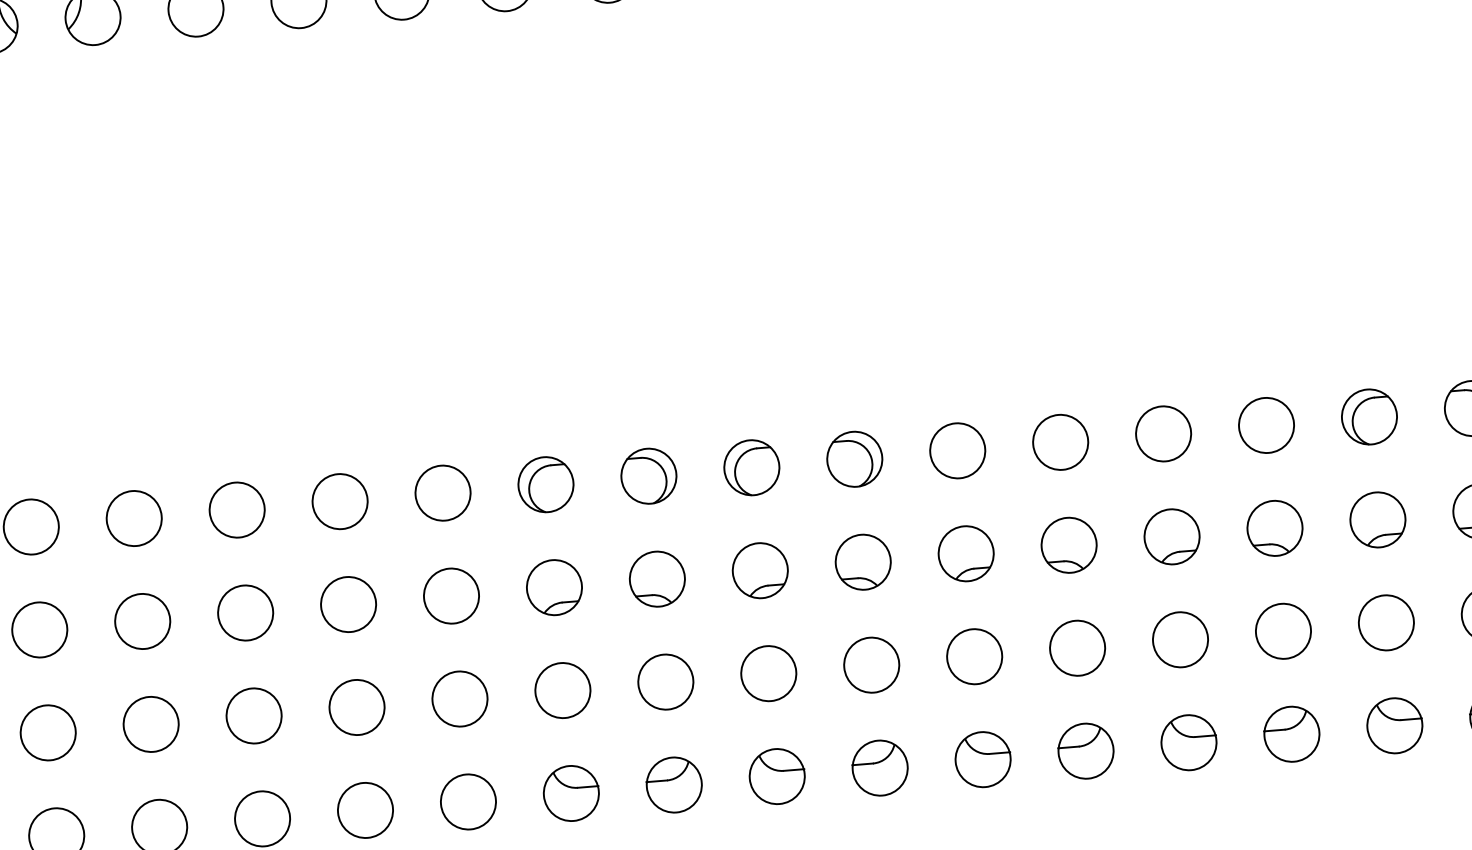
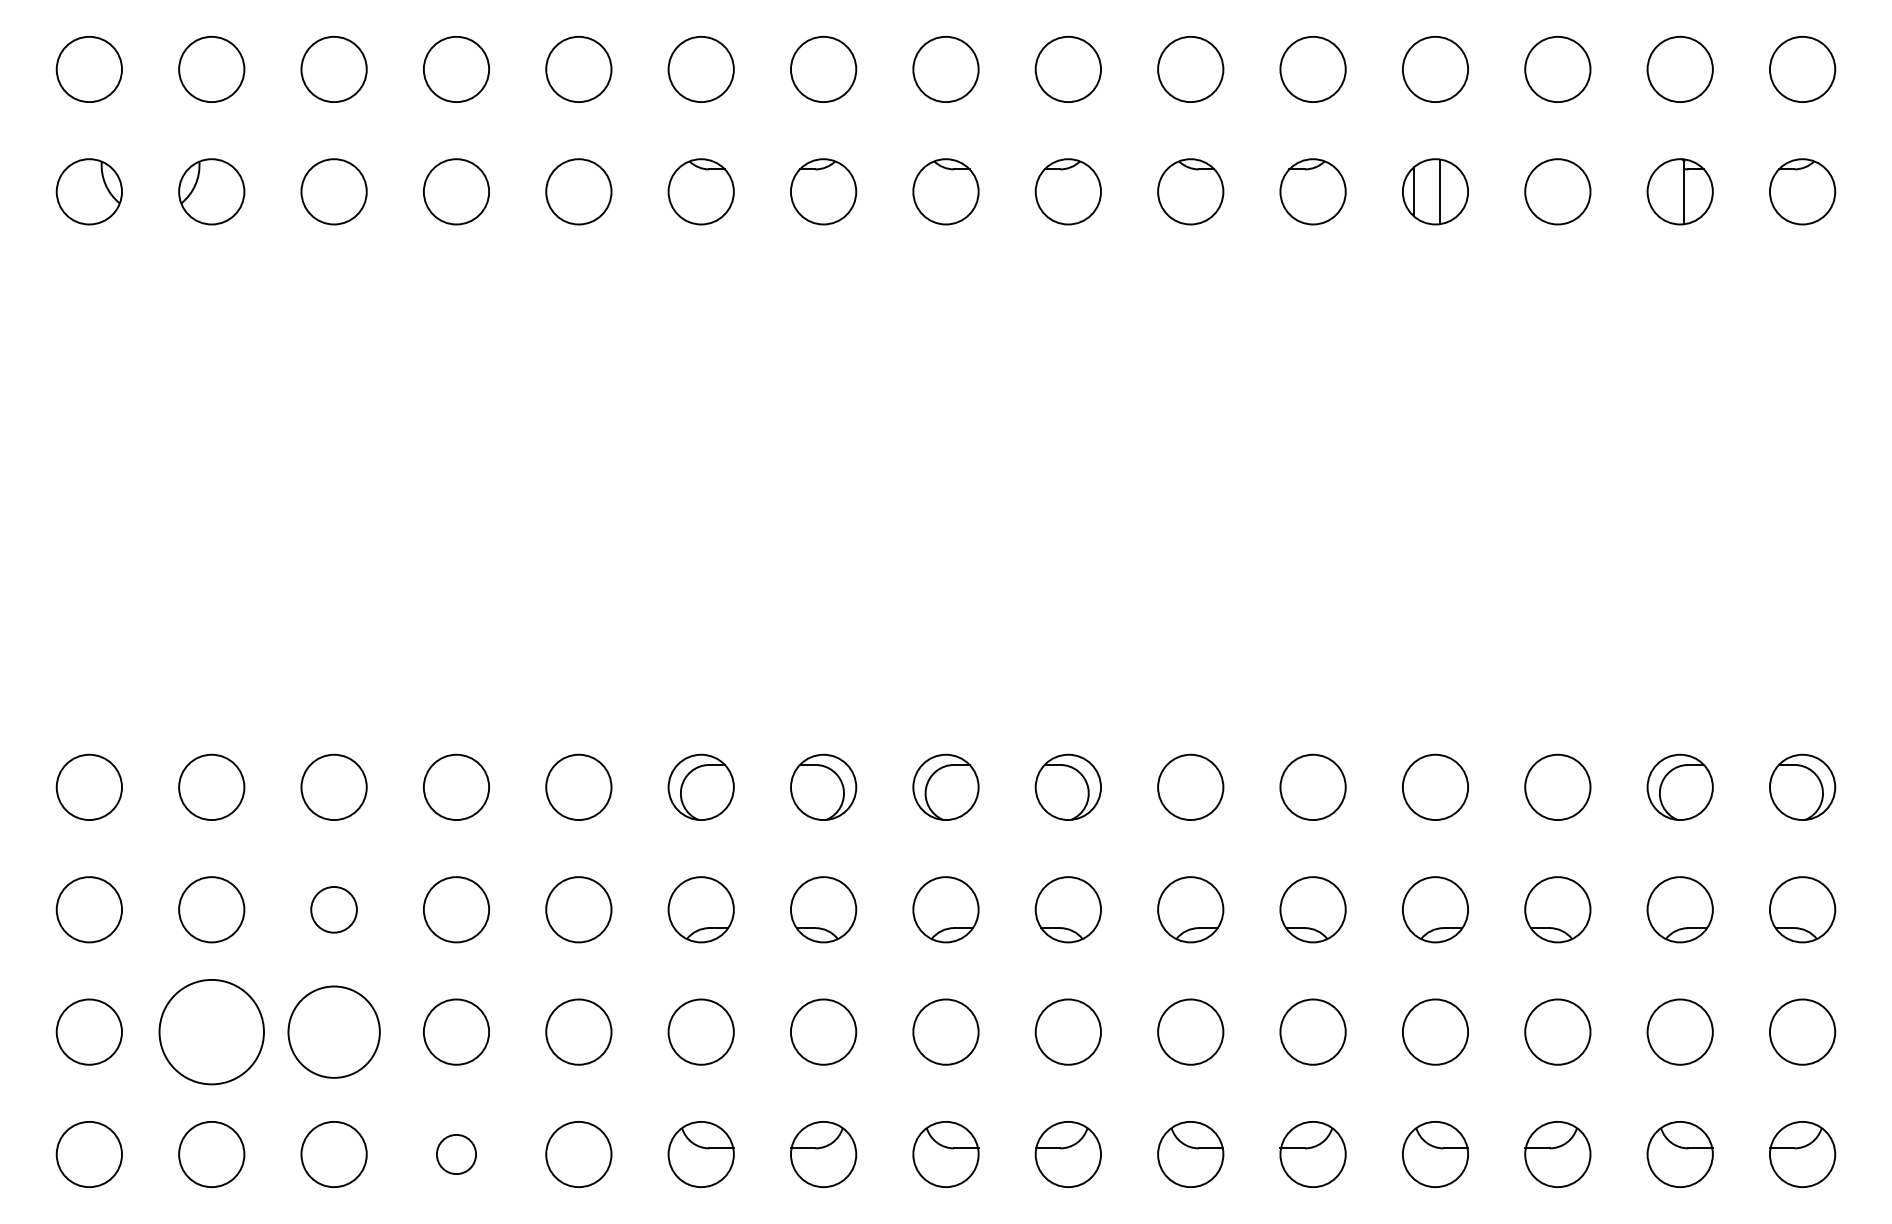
circle: (245, 612) -> (333, 909), size x0.7
circle: (253, 715) -> (333, 1031), size x1.4
circle: (150, 723) -> (211, 1031), size x1.6
circle: (365, 810) -> (456, 1154), size x0.6

